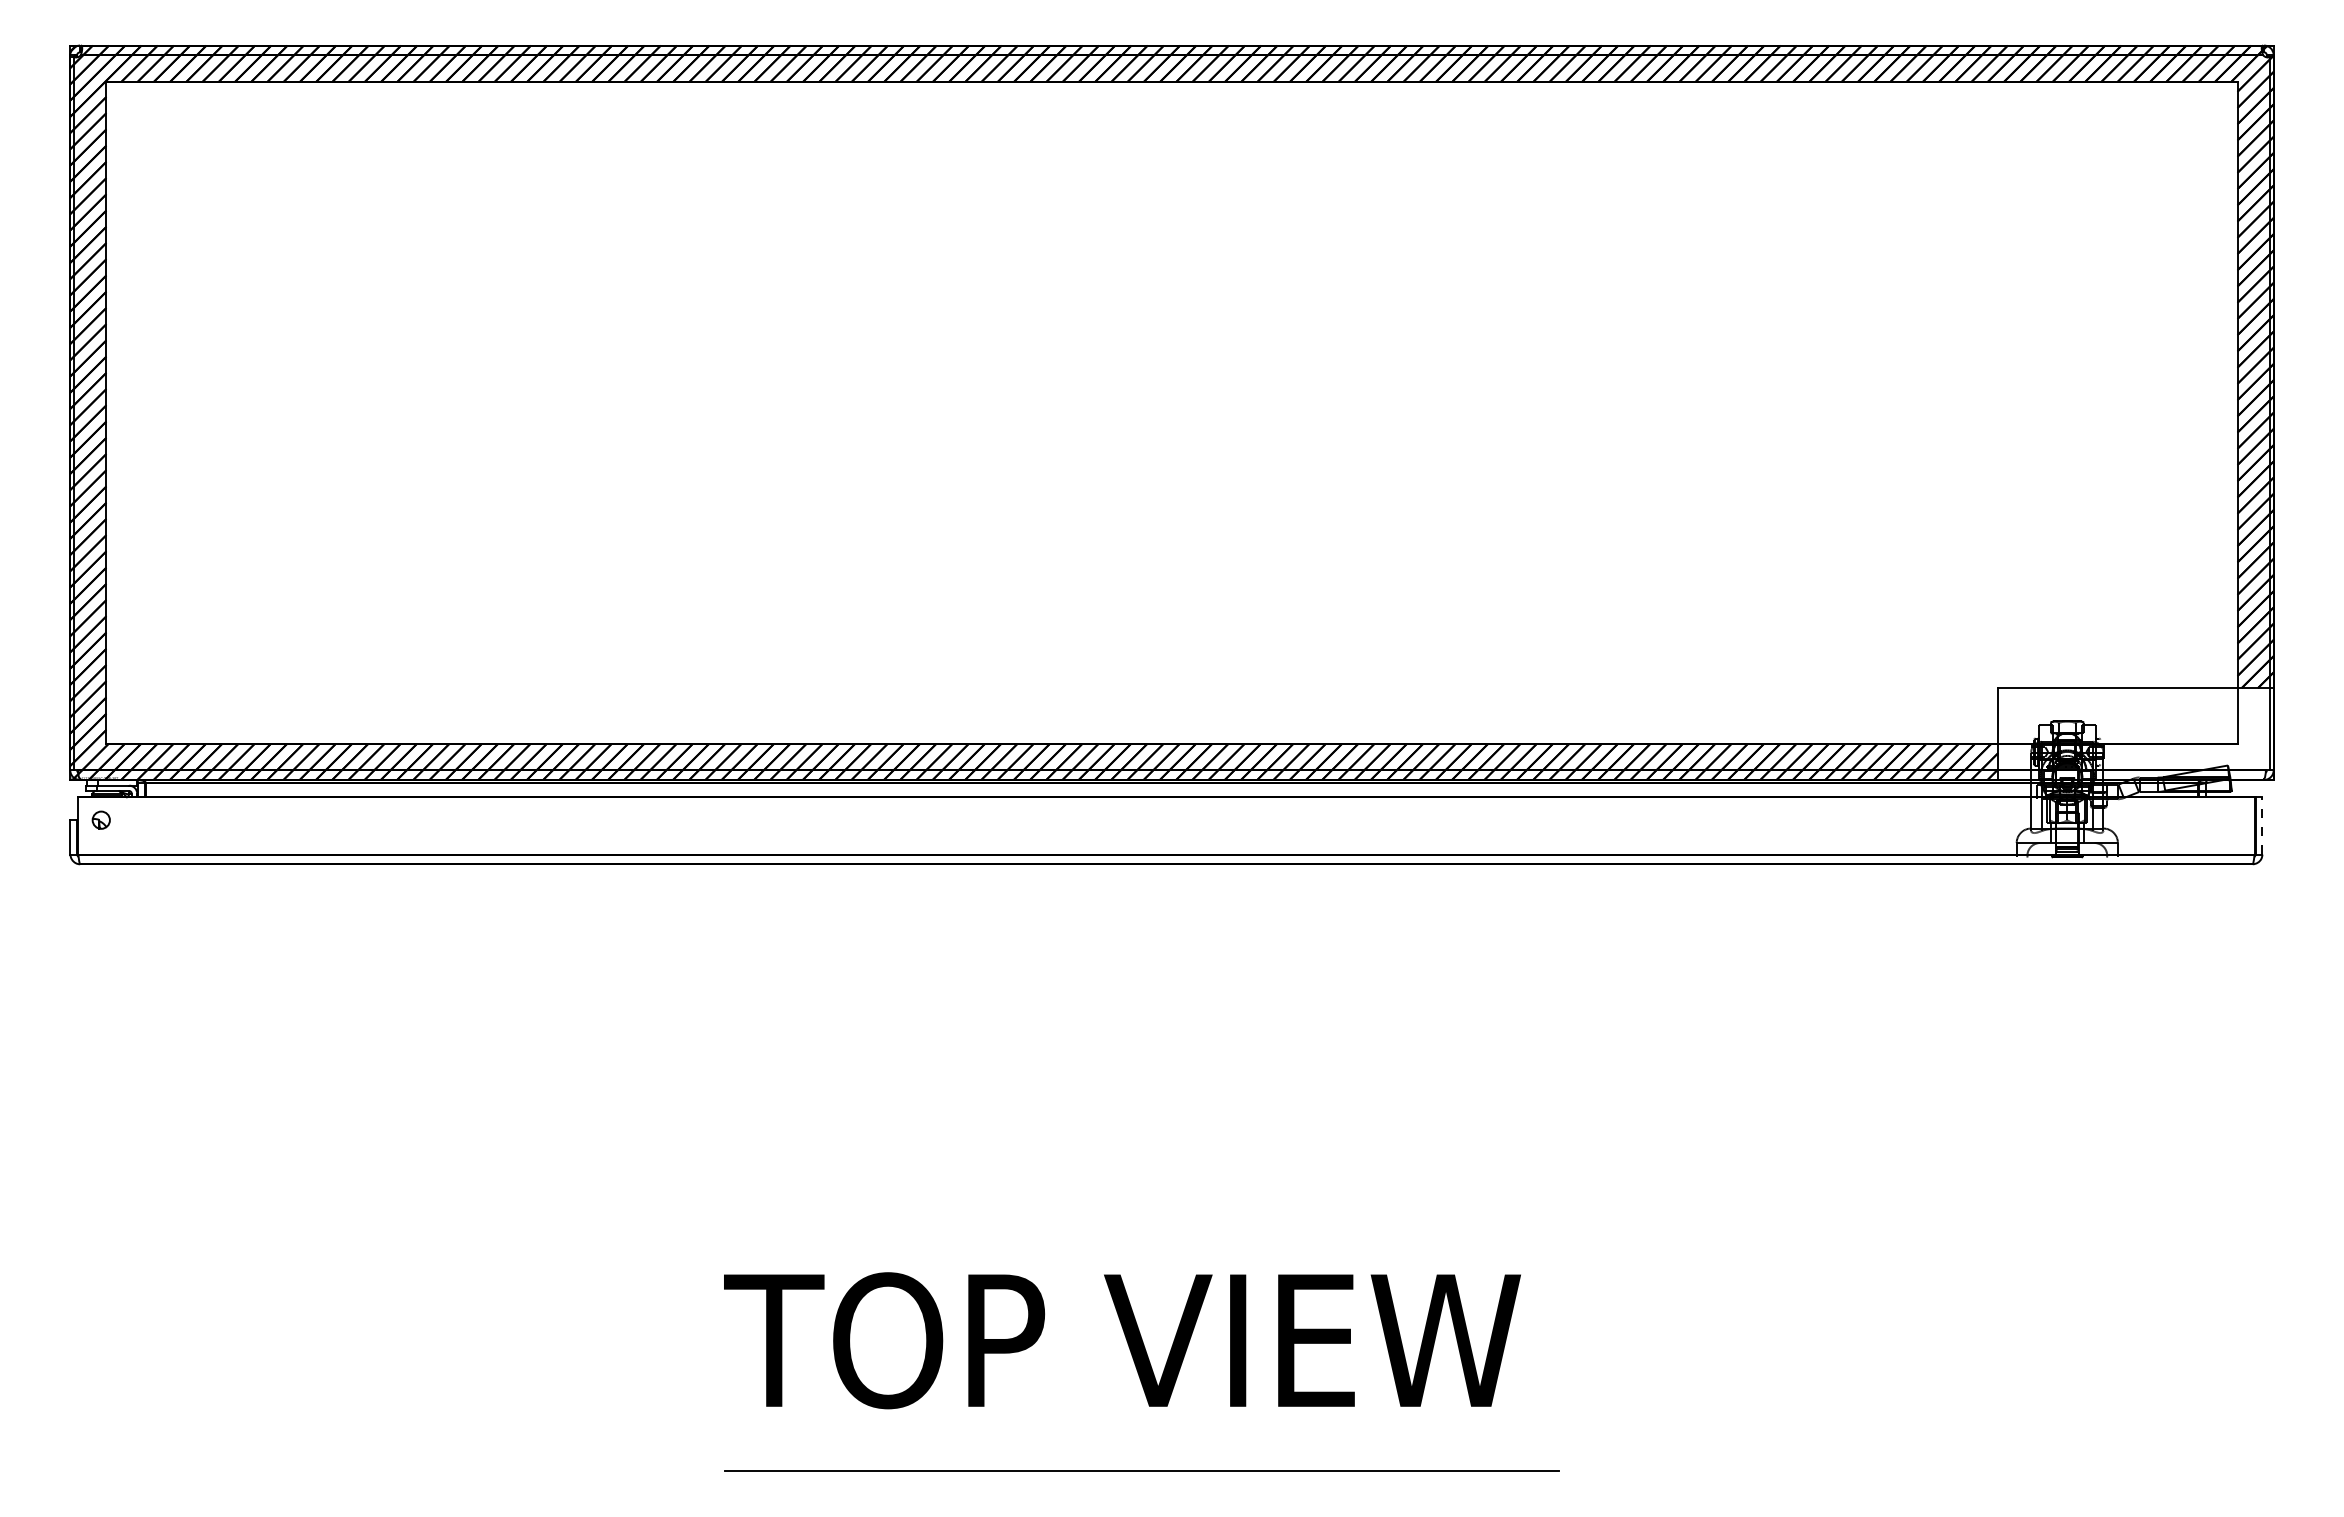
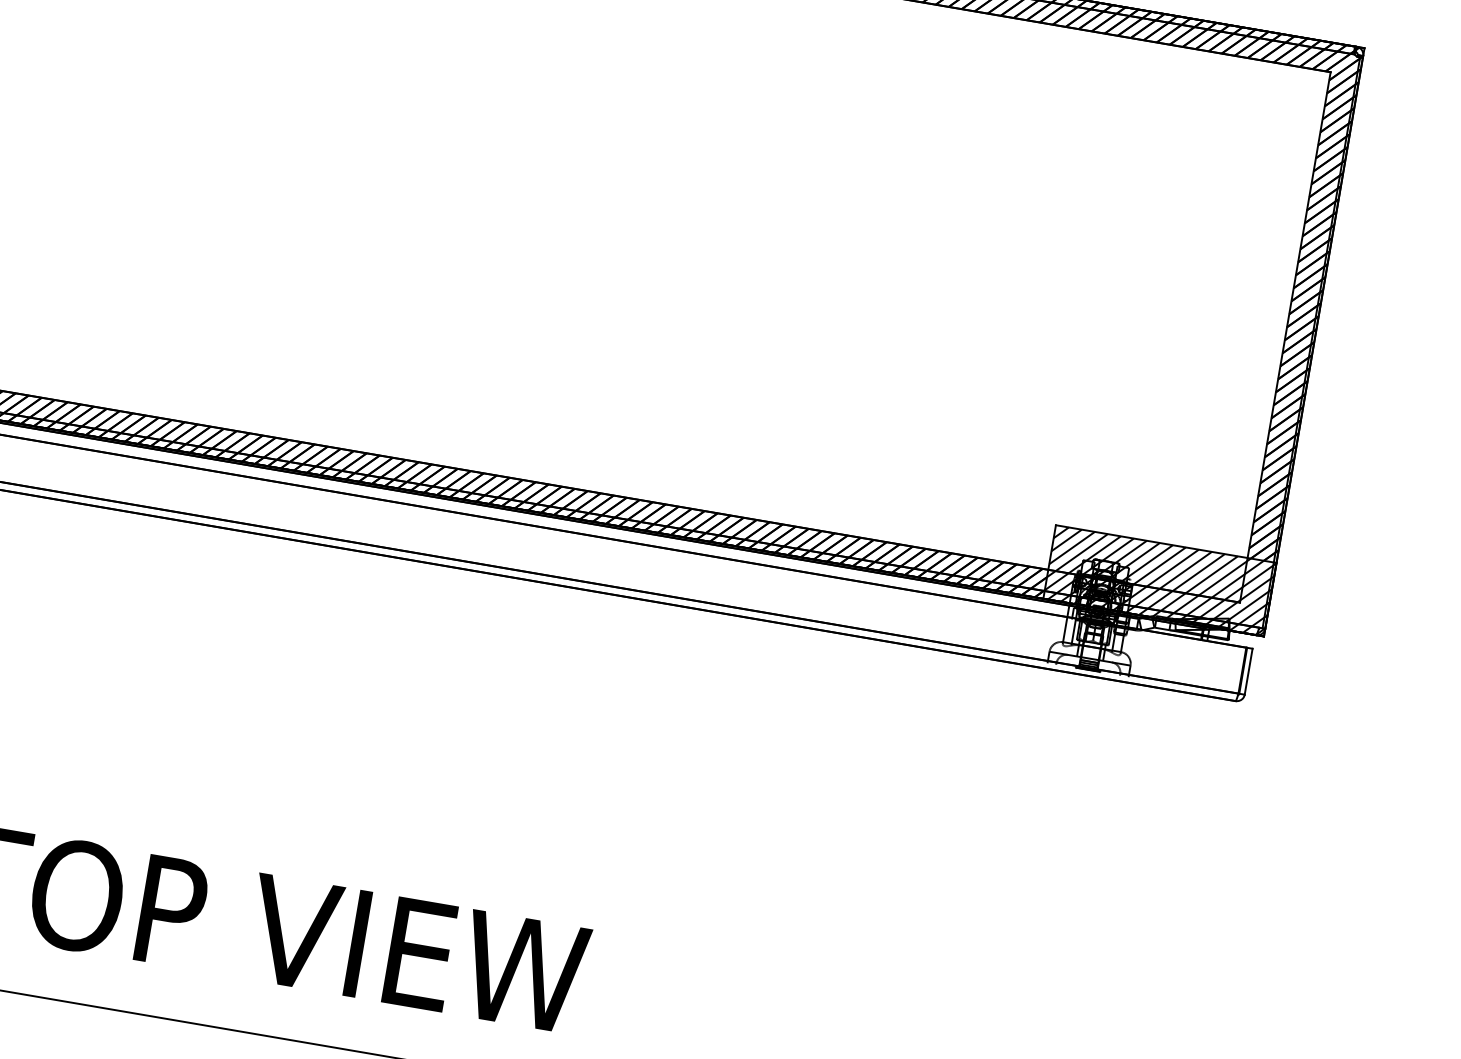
hatch: (2135, 734) -> (1159, 581), added
line: (2262, 825) -> (1248, 671), dashed -> solid

